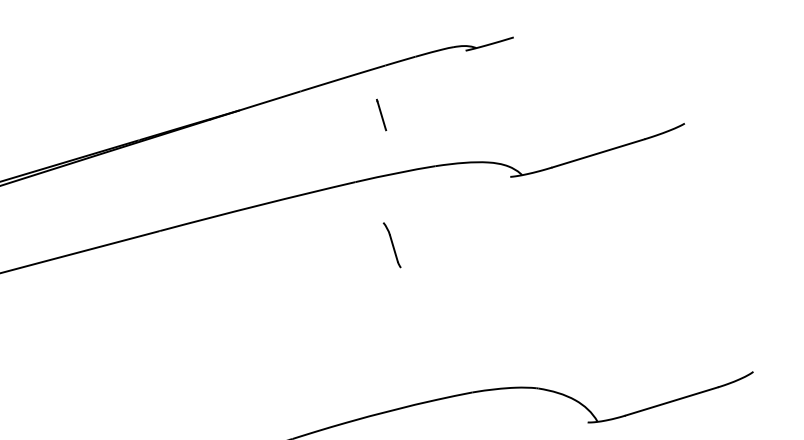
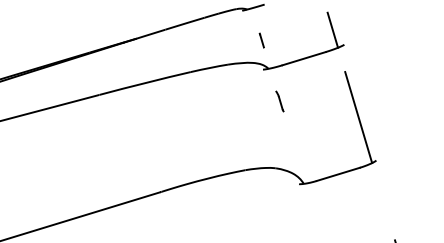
line: (659, 90) -> (332, 29), added
line: (380, 114) -> (261, 40), moved
line: (391, 245) -> (279, 101), moved
line: (715, 279) -> (358, 117), added

